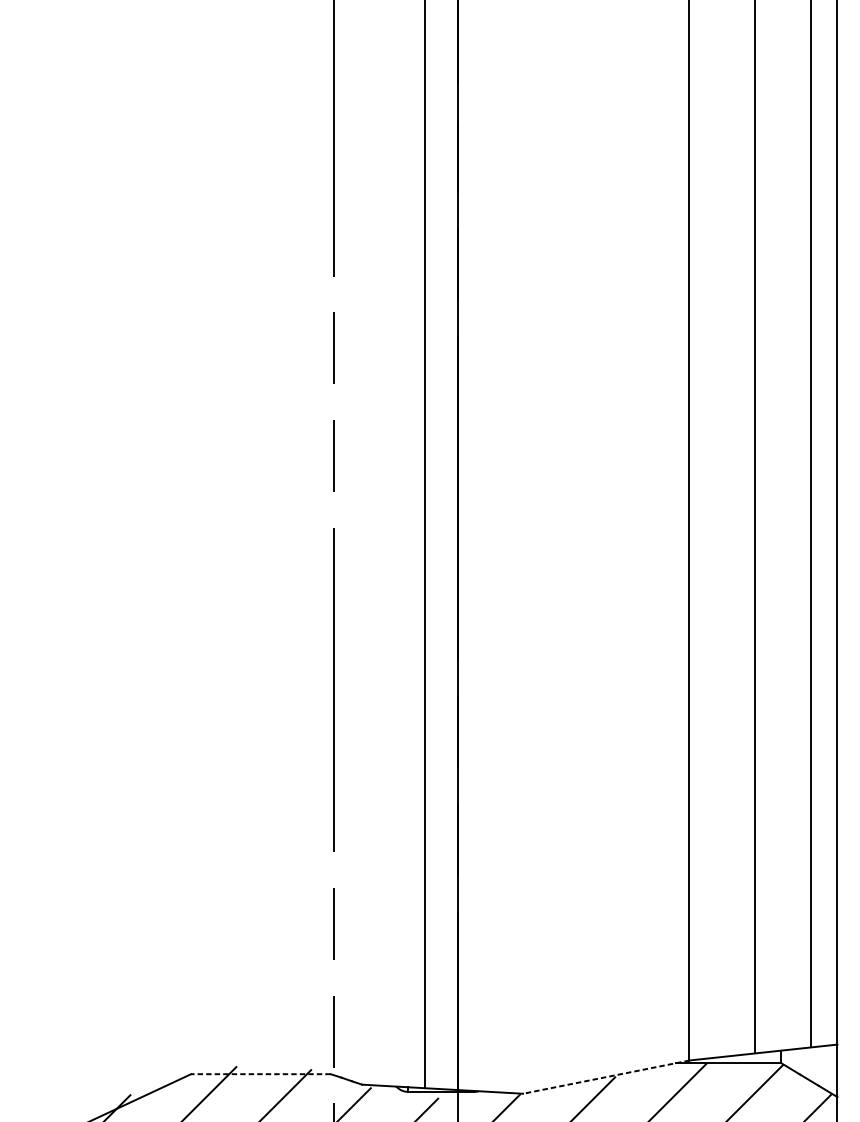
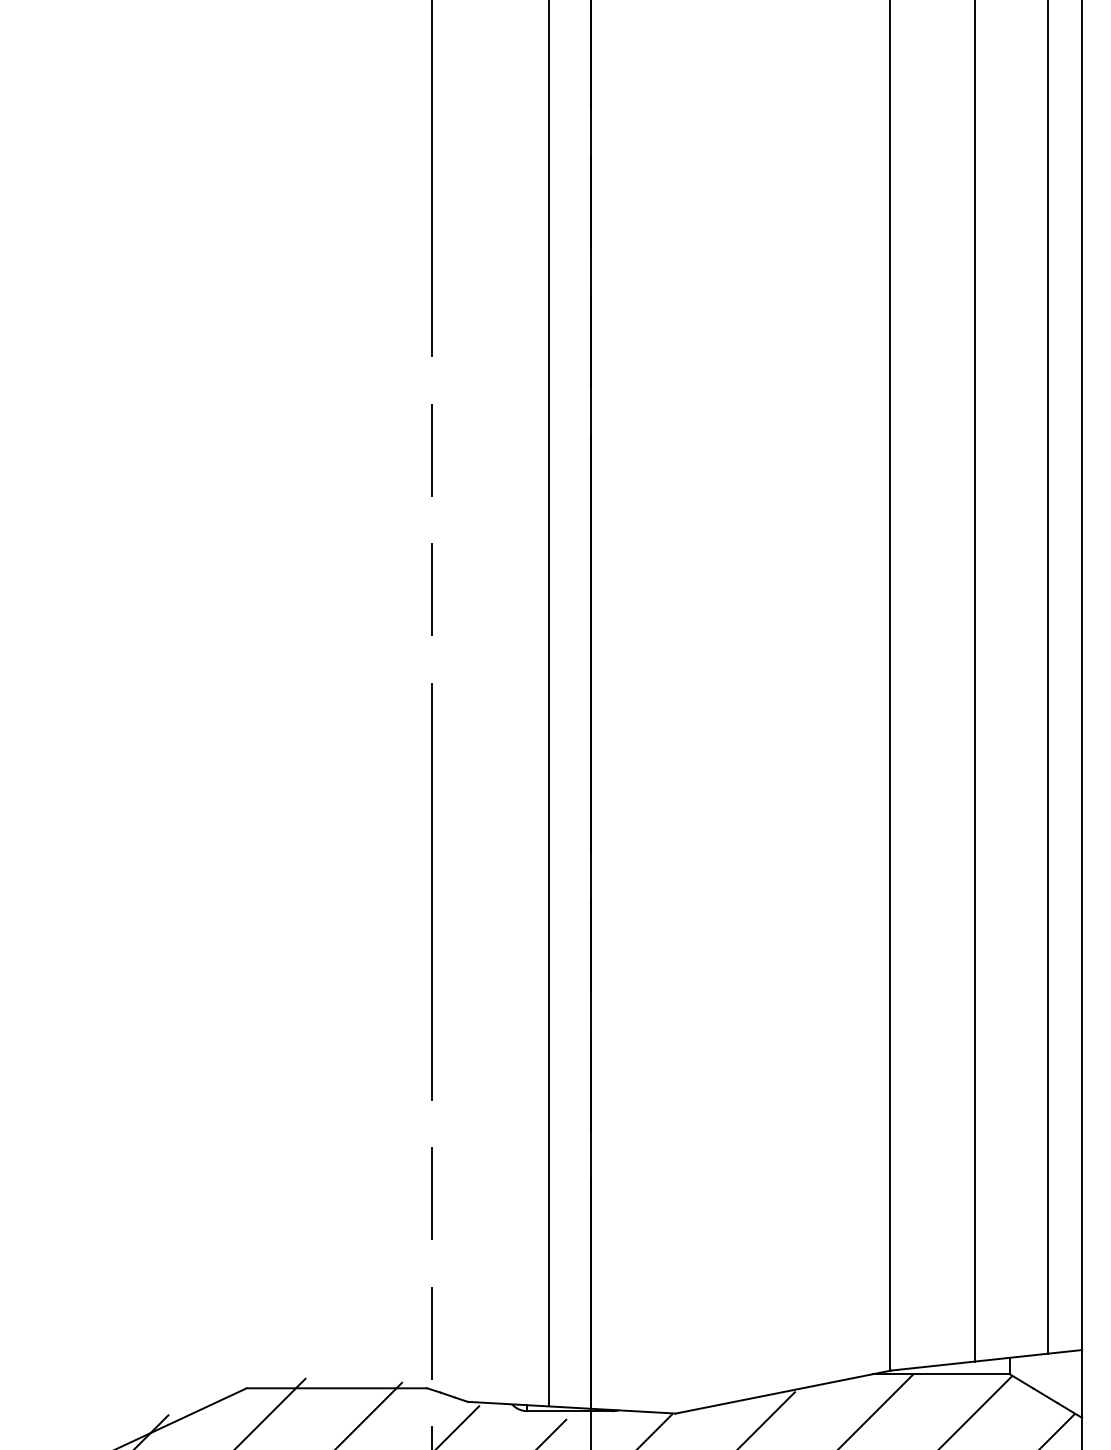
line: (260, 1074) -> (336, 1388), dashed -> solid
line: (606, 1077) -> (783, 1392), dashed -> solid

